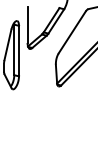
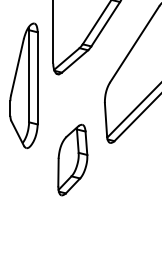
part: (38, 95) -> (73, 159), added

